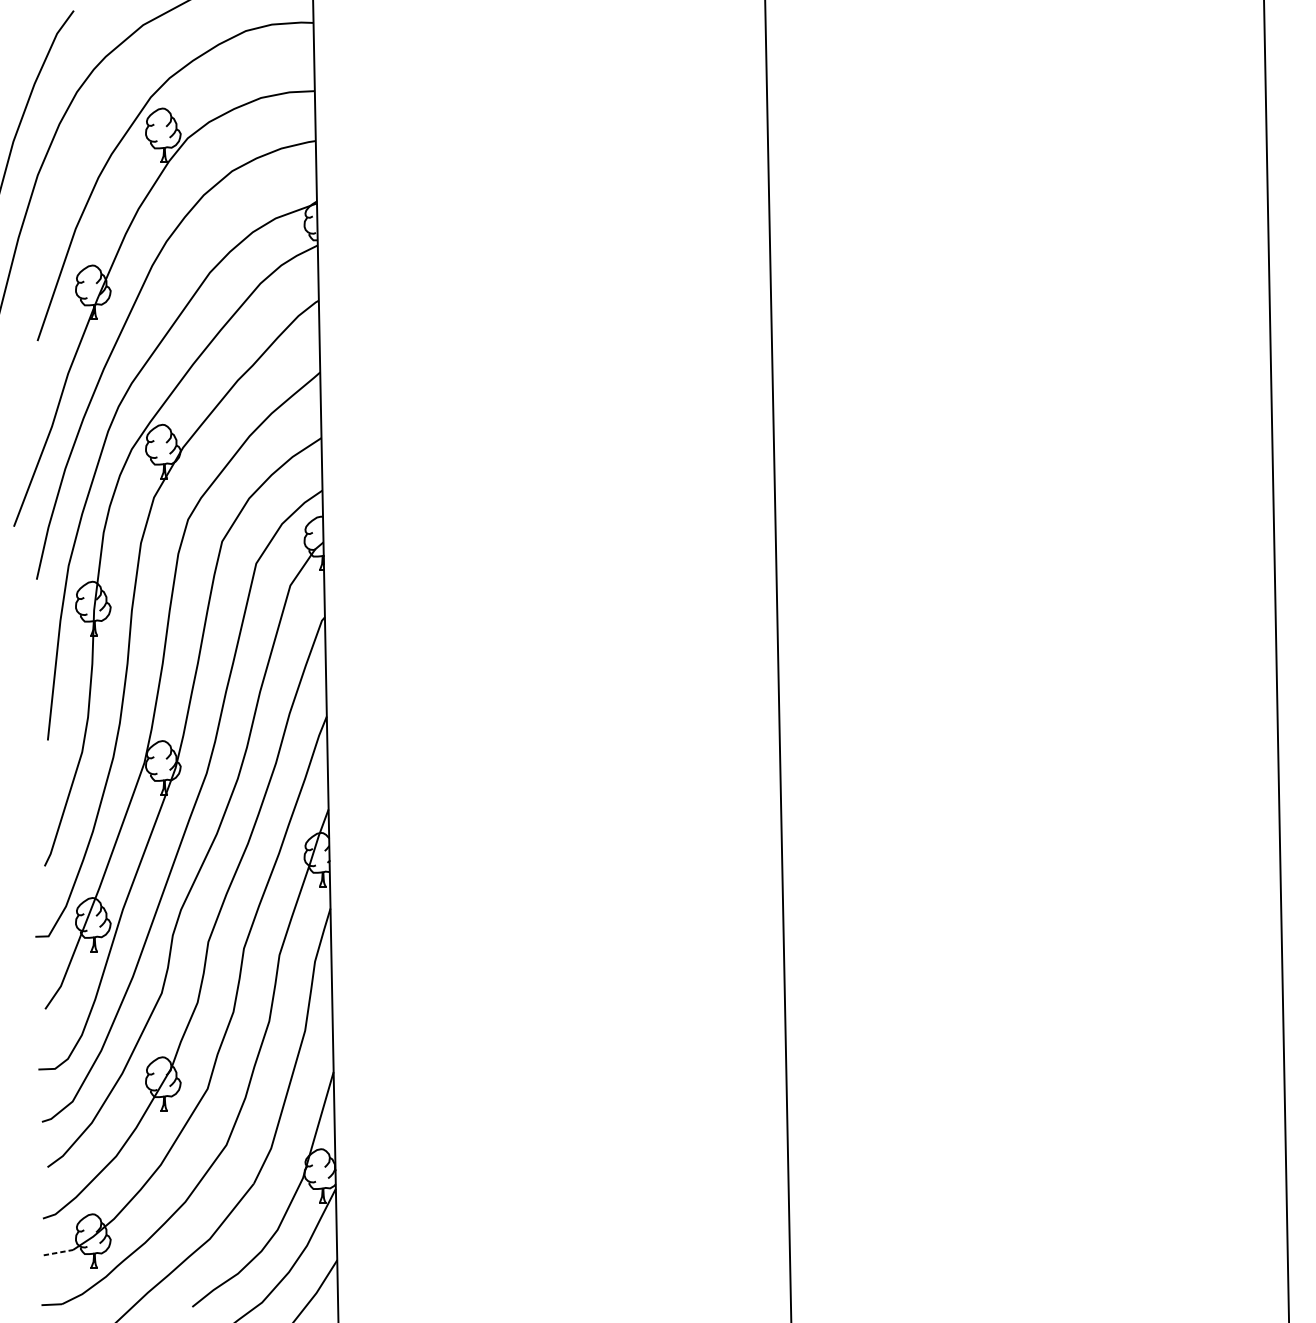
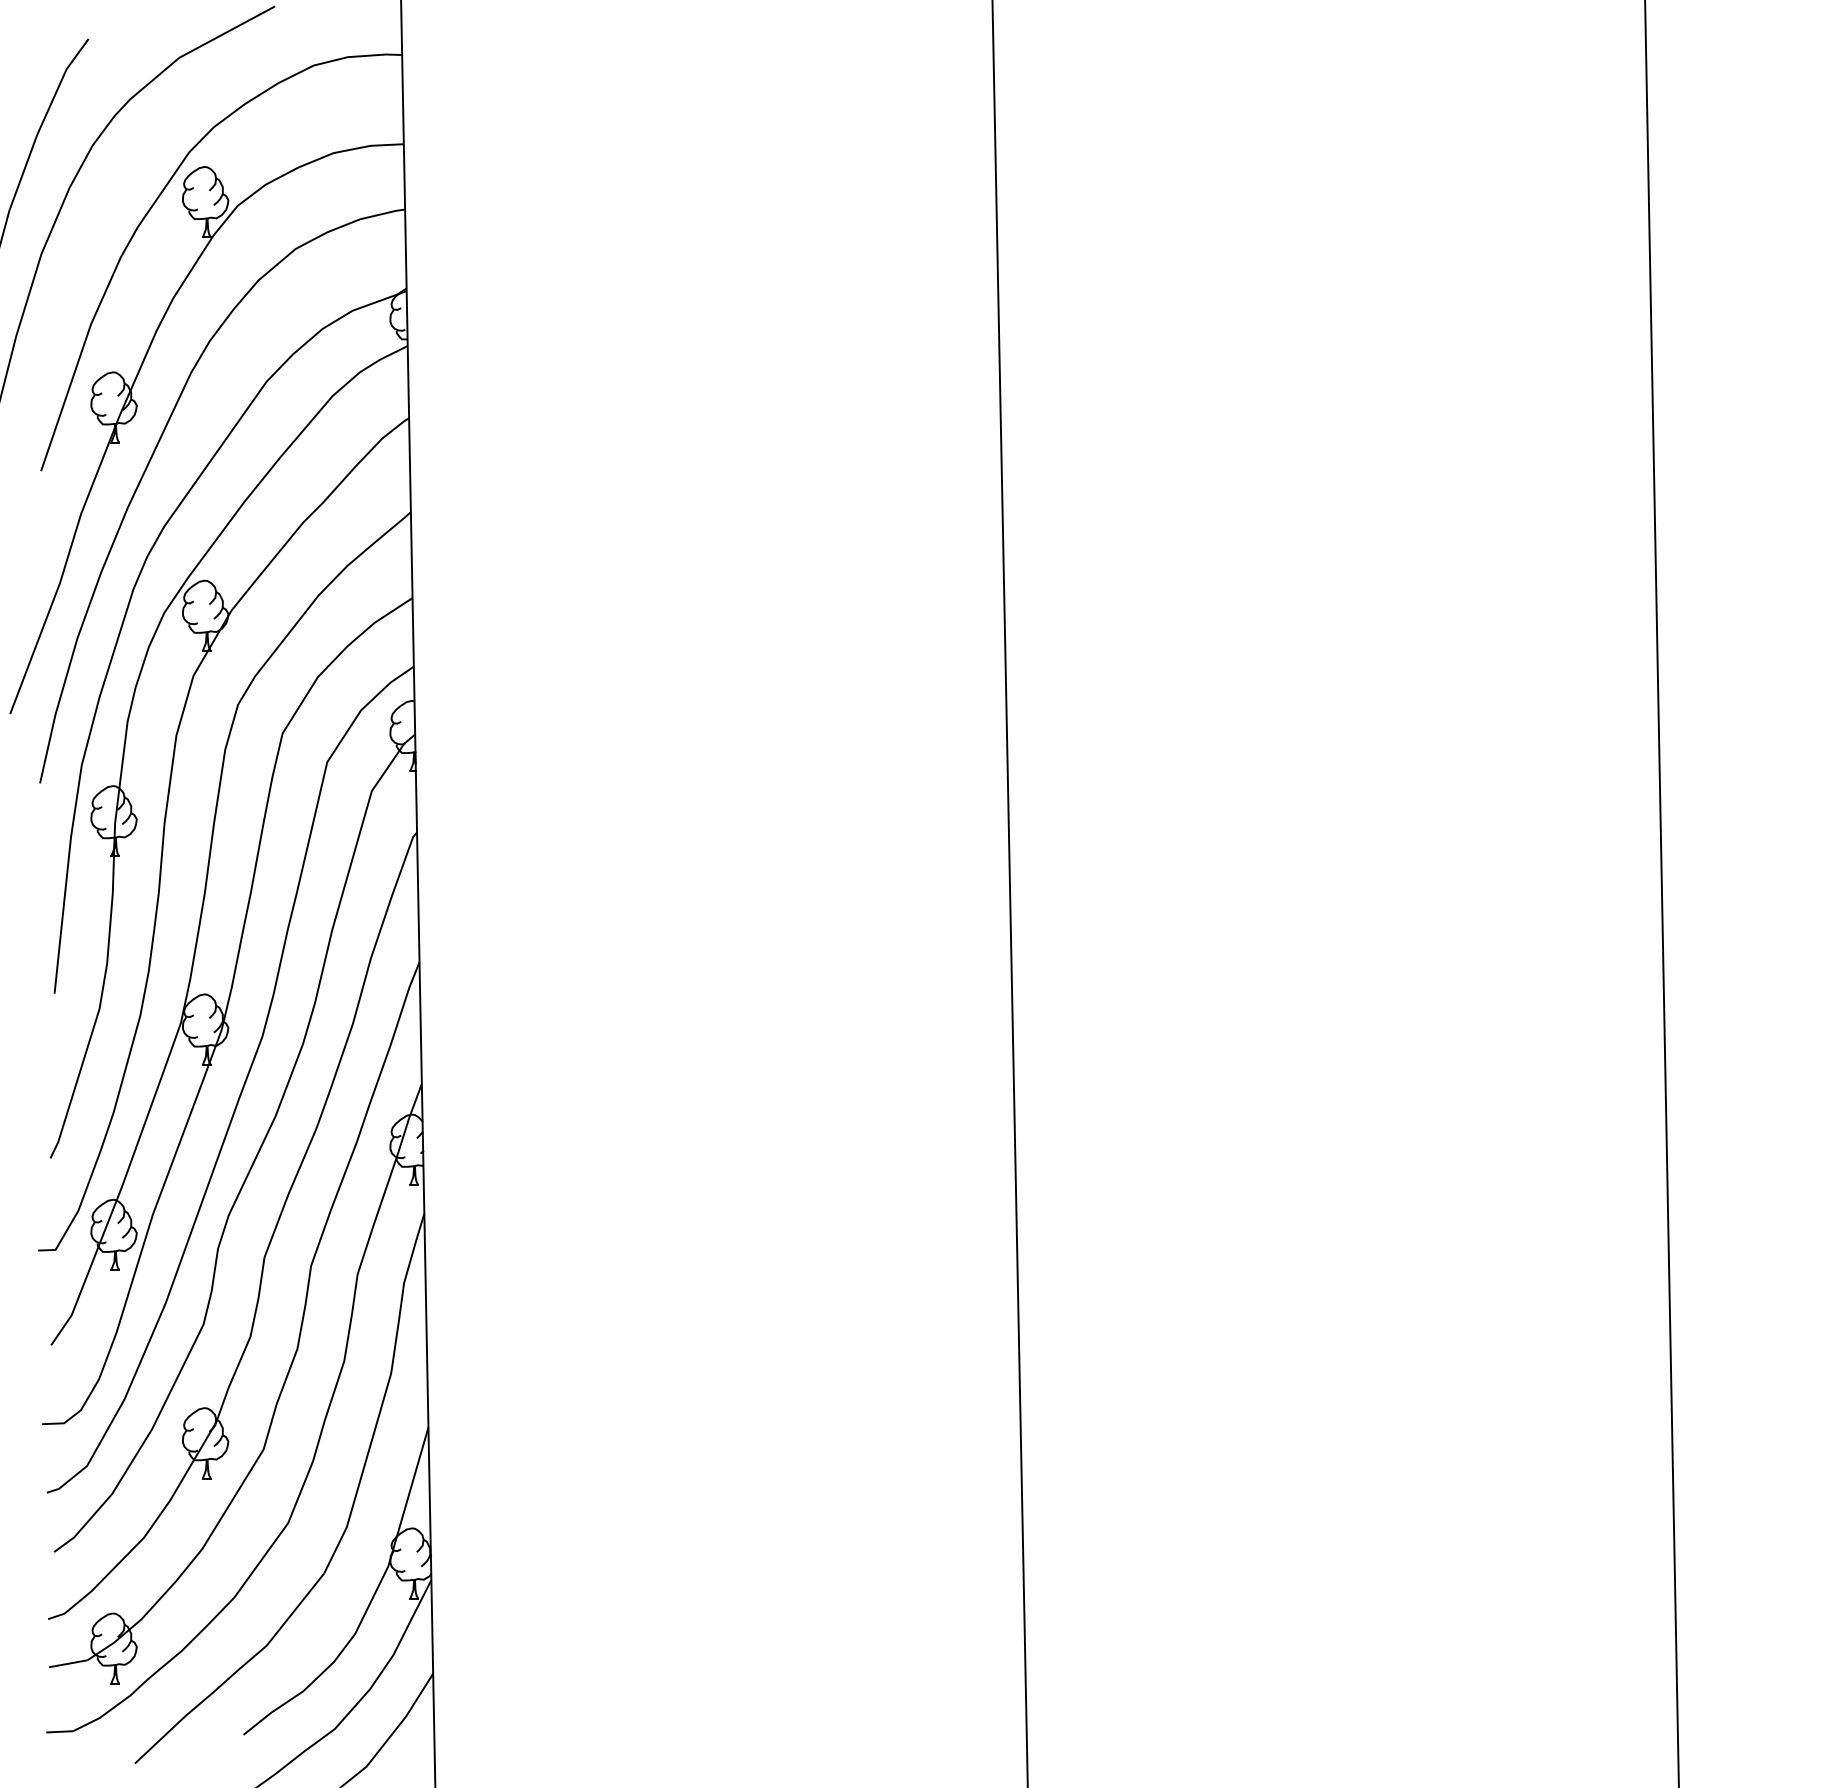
line: (58, 1252) -> (68, 1663), dashed -> solid

